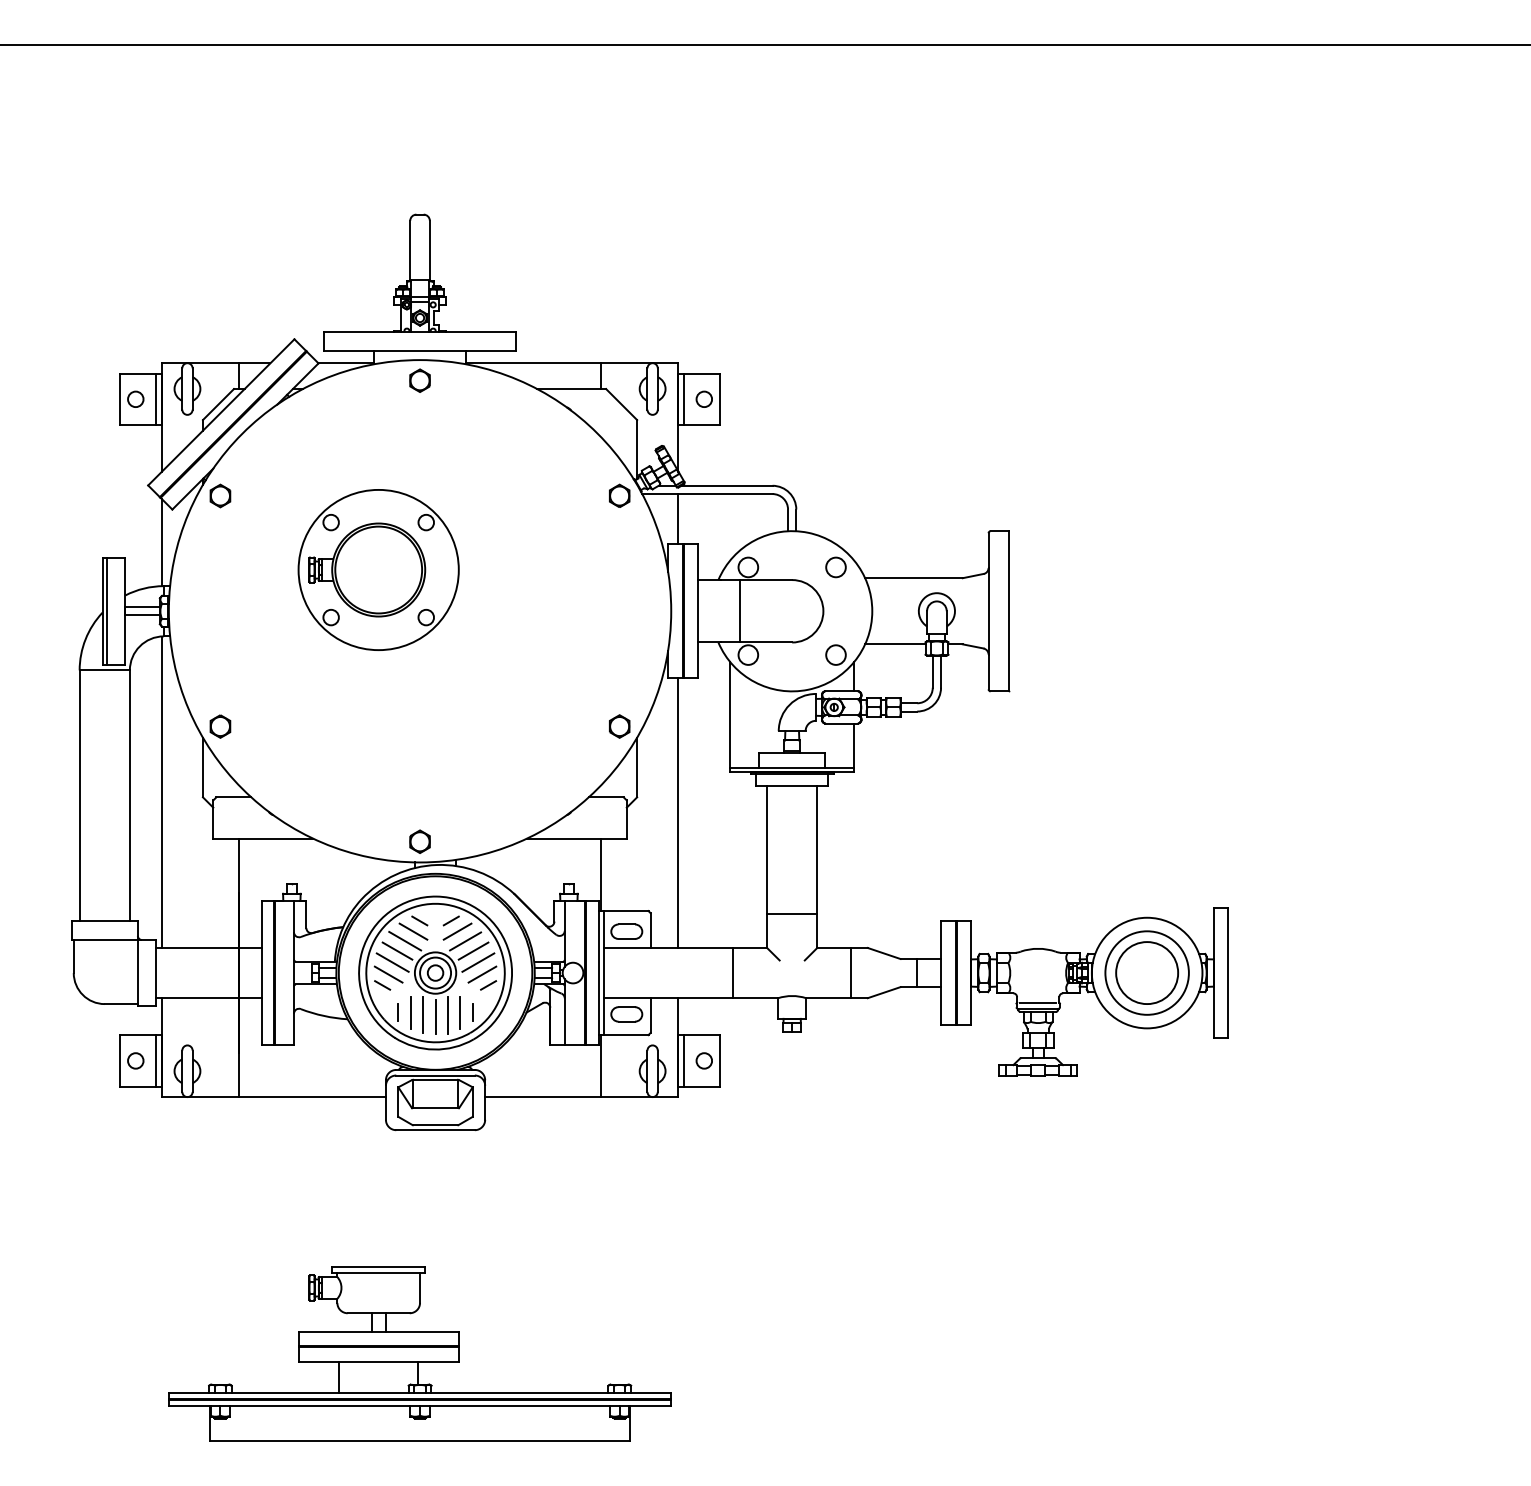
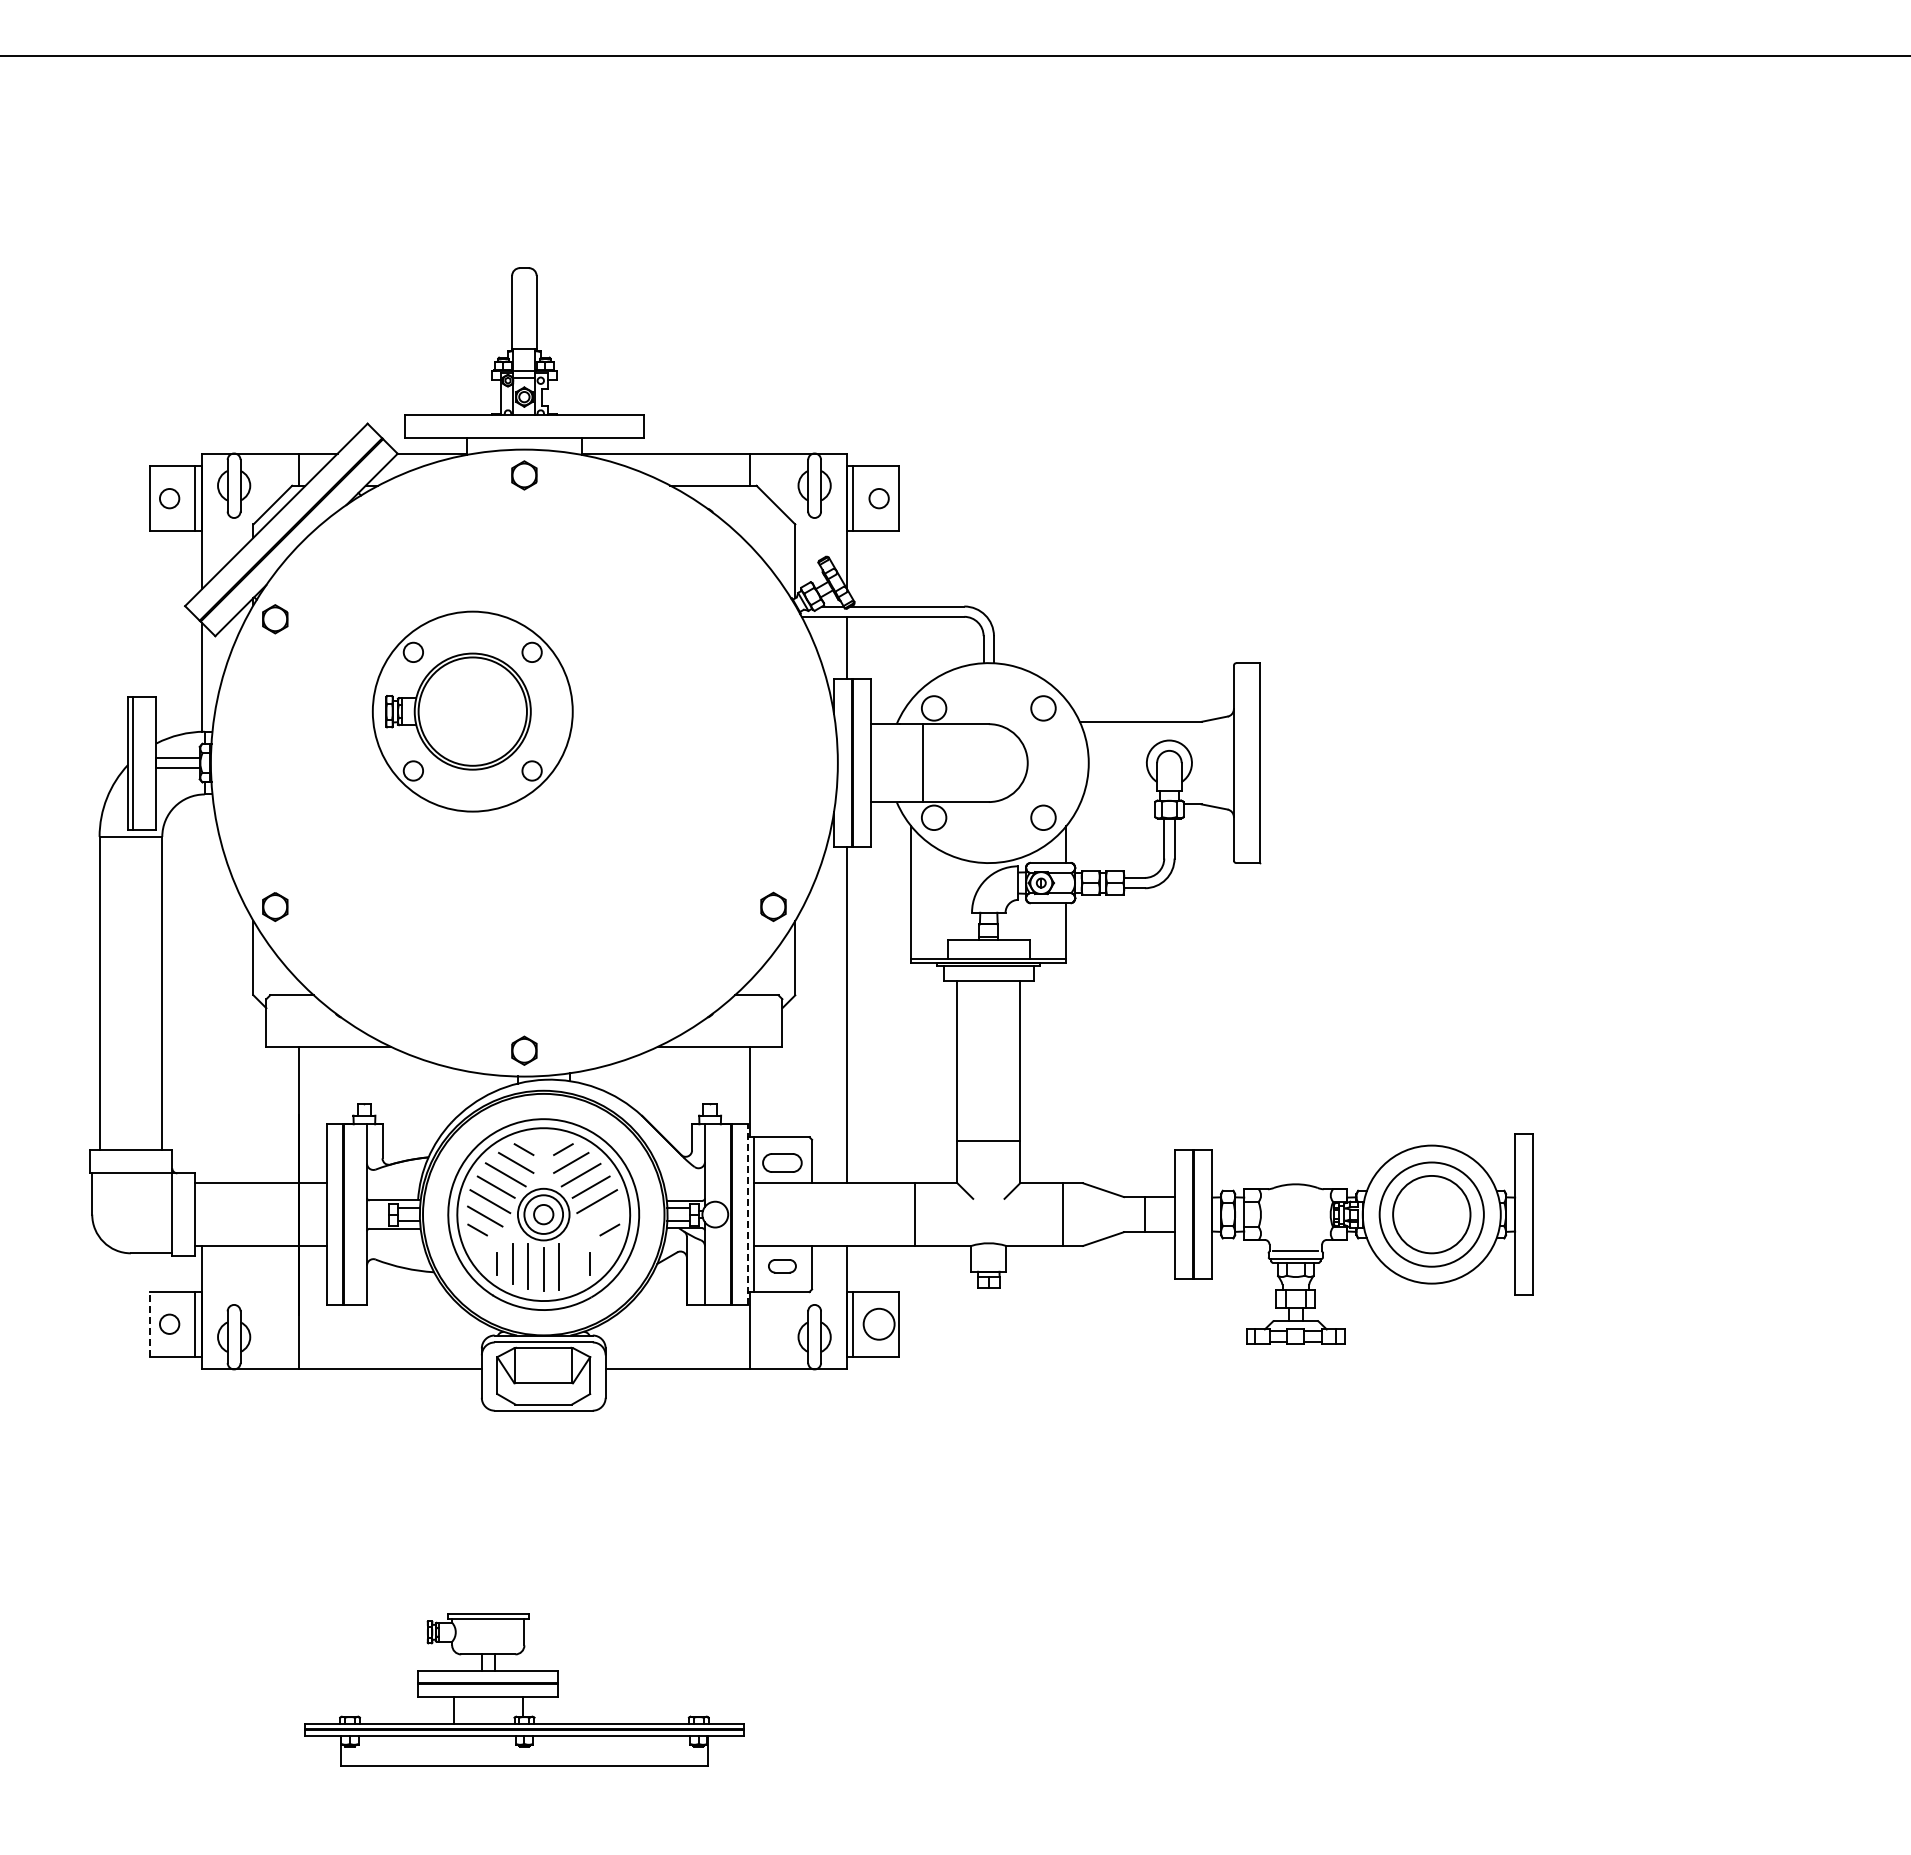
part: (619, 495) -> (773, 618), removed
line: (895, 644) -> (1117, 804), removed
line: (161, 791) -> (201, 988), removed
line: (598, 972) -> (747, 1214), solid -> dashed
line: (482, 974) -> (602, 1216), removed
line: (460, 1013) -> (574, 1264), removed
part: (626, 1014) -> (782, 1266), size x0.7
line: (120, 1060) -> (150, 1323), solid -> dashed
circle: (703, 1060) -> (878, 1323), size x1.6
part: (420, 1353) -> (524, 1689), size x0.7

